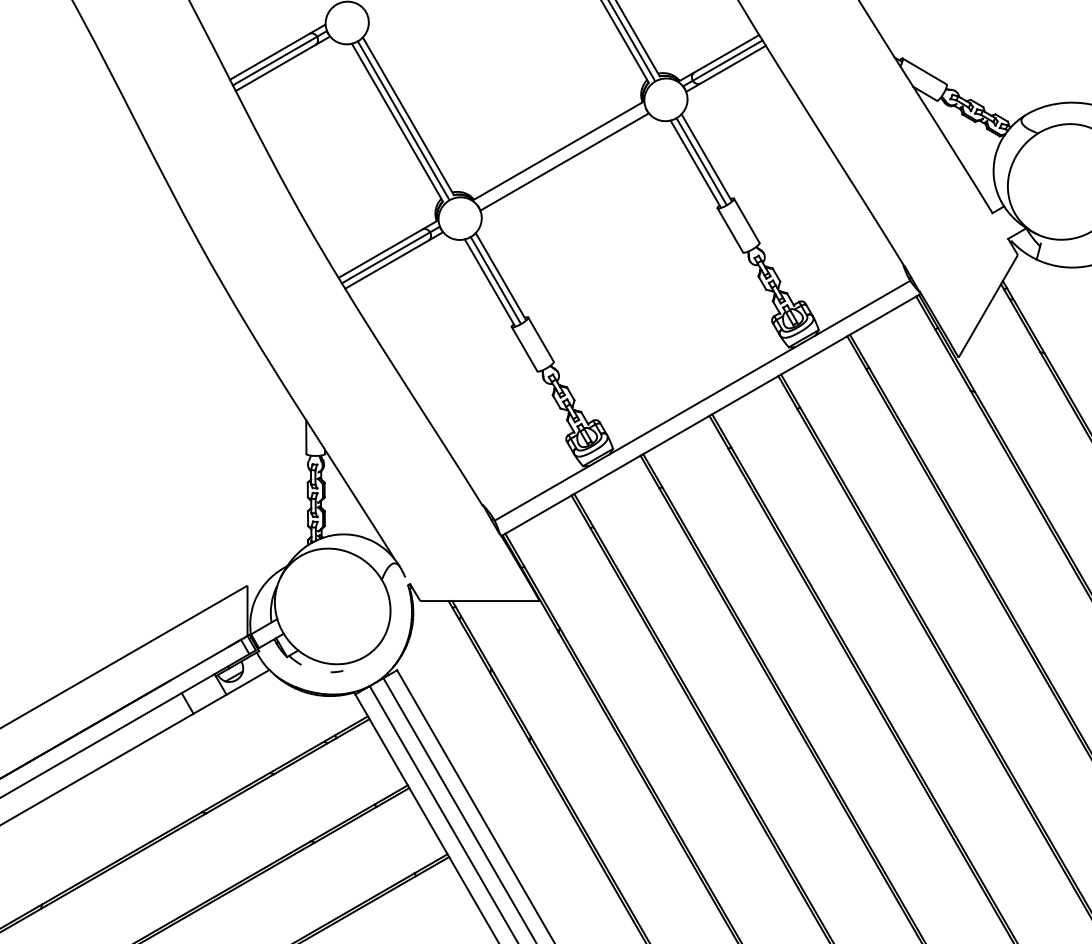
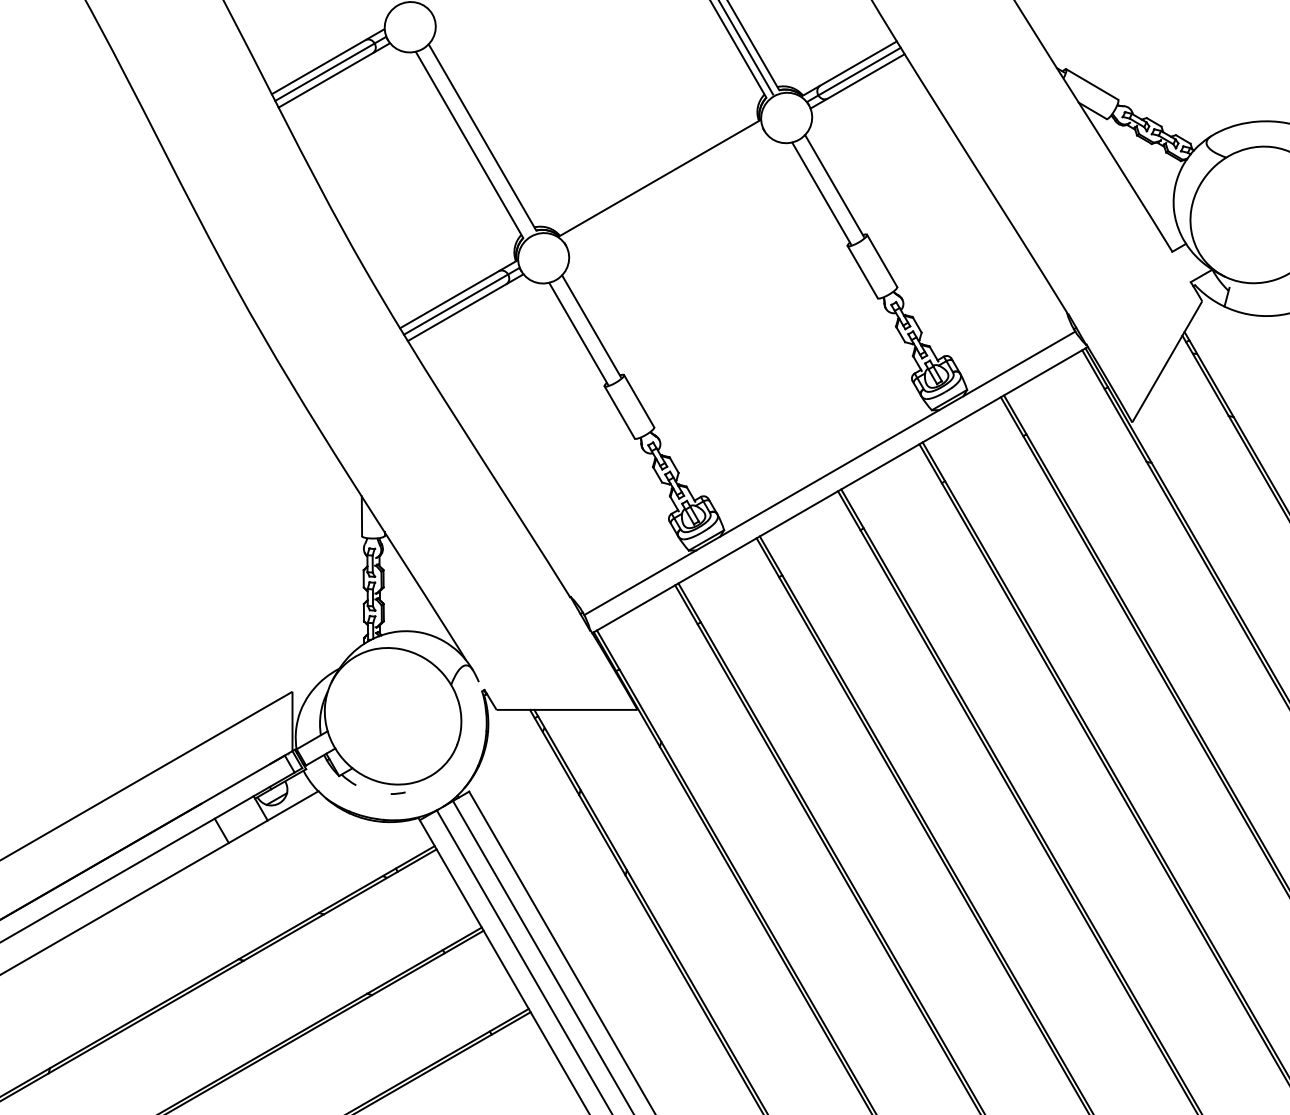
line: (402, 119) -> (475, 141), removed
line: (564, 161) -> (666, 190), removed
line: (701, 161) -> (828, 190), removed
line: (495, 280) -> (585, 331), removed

